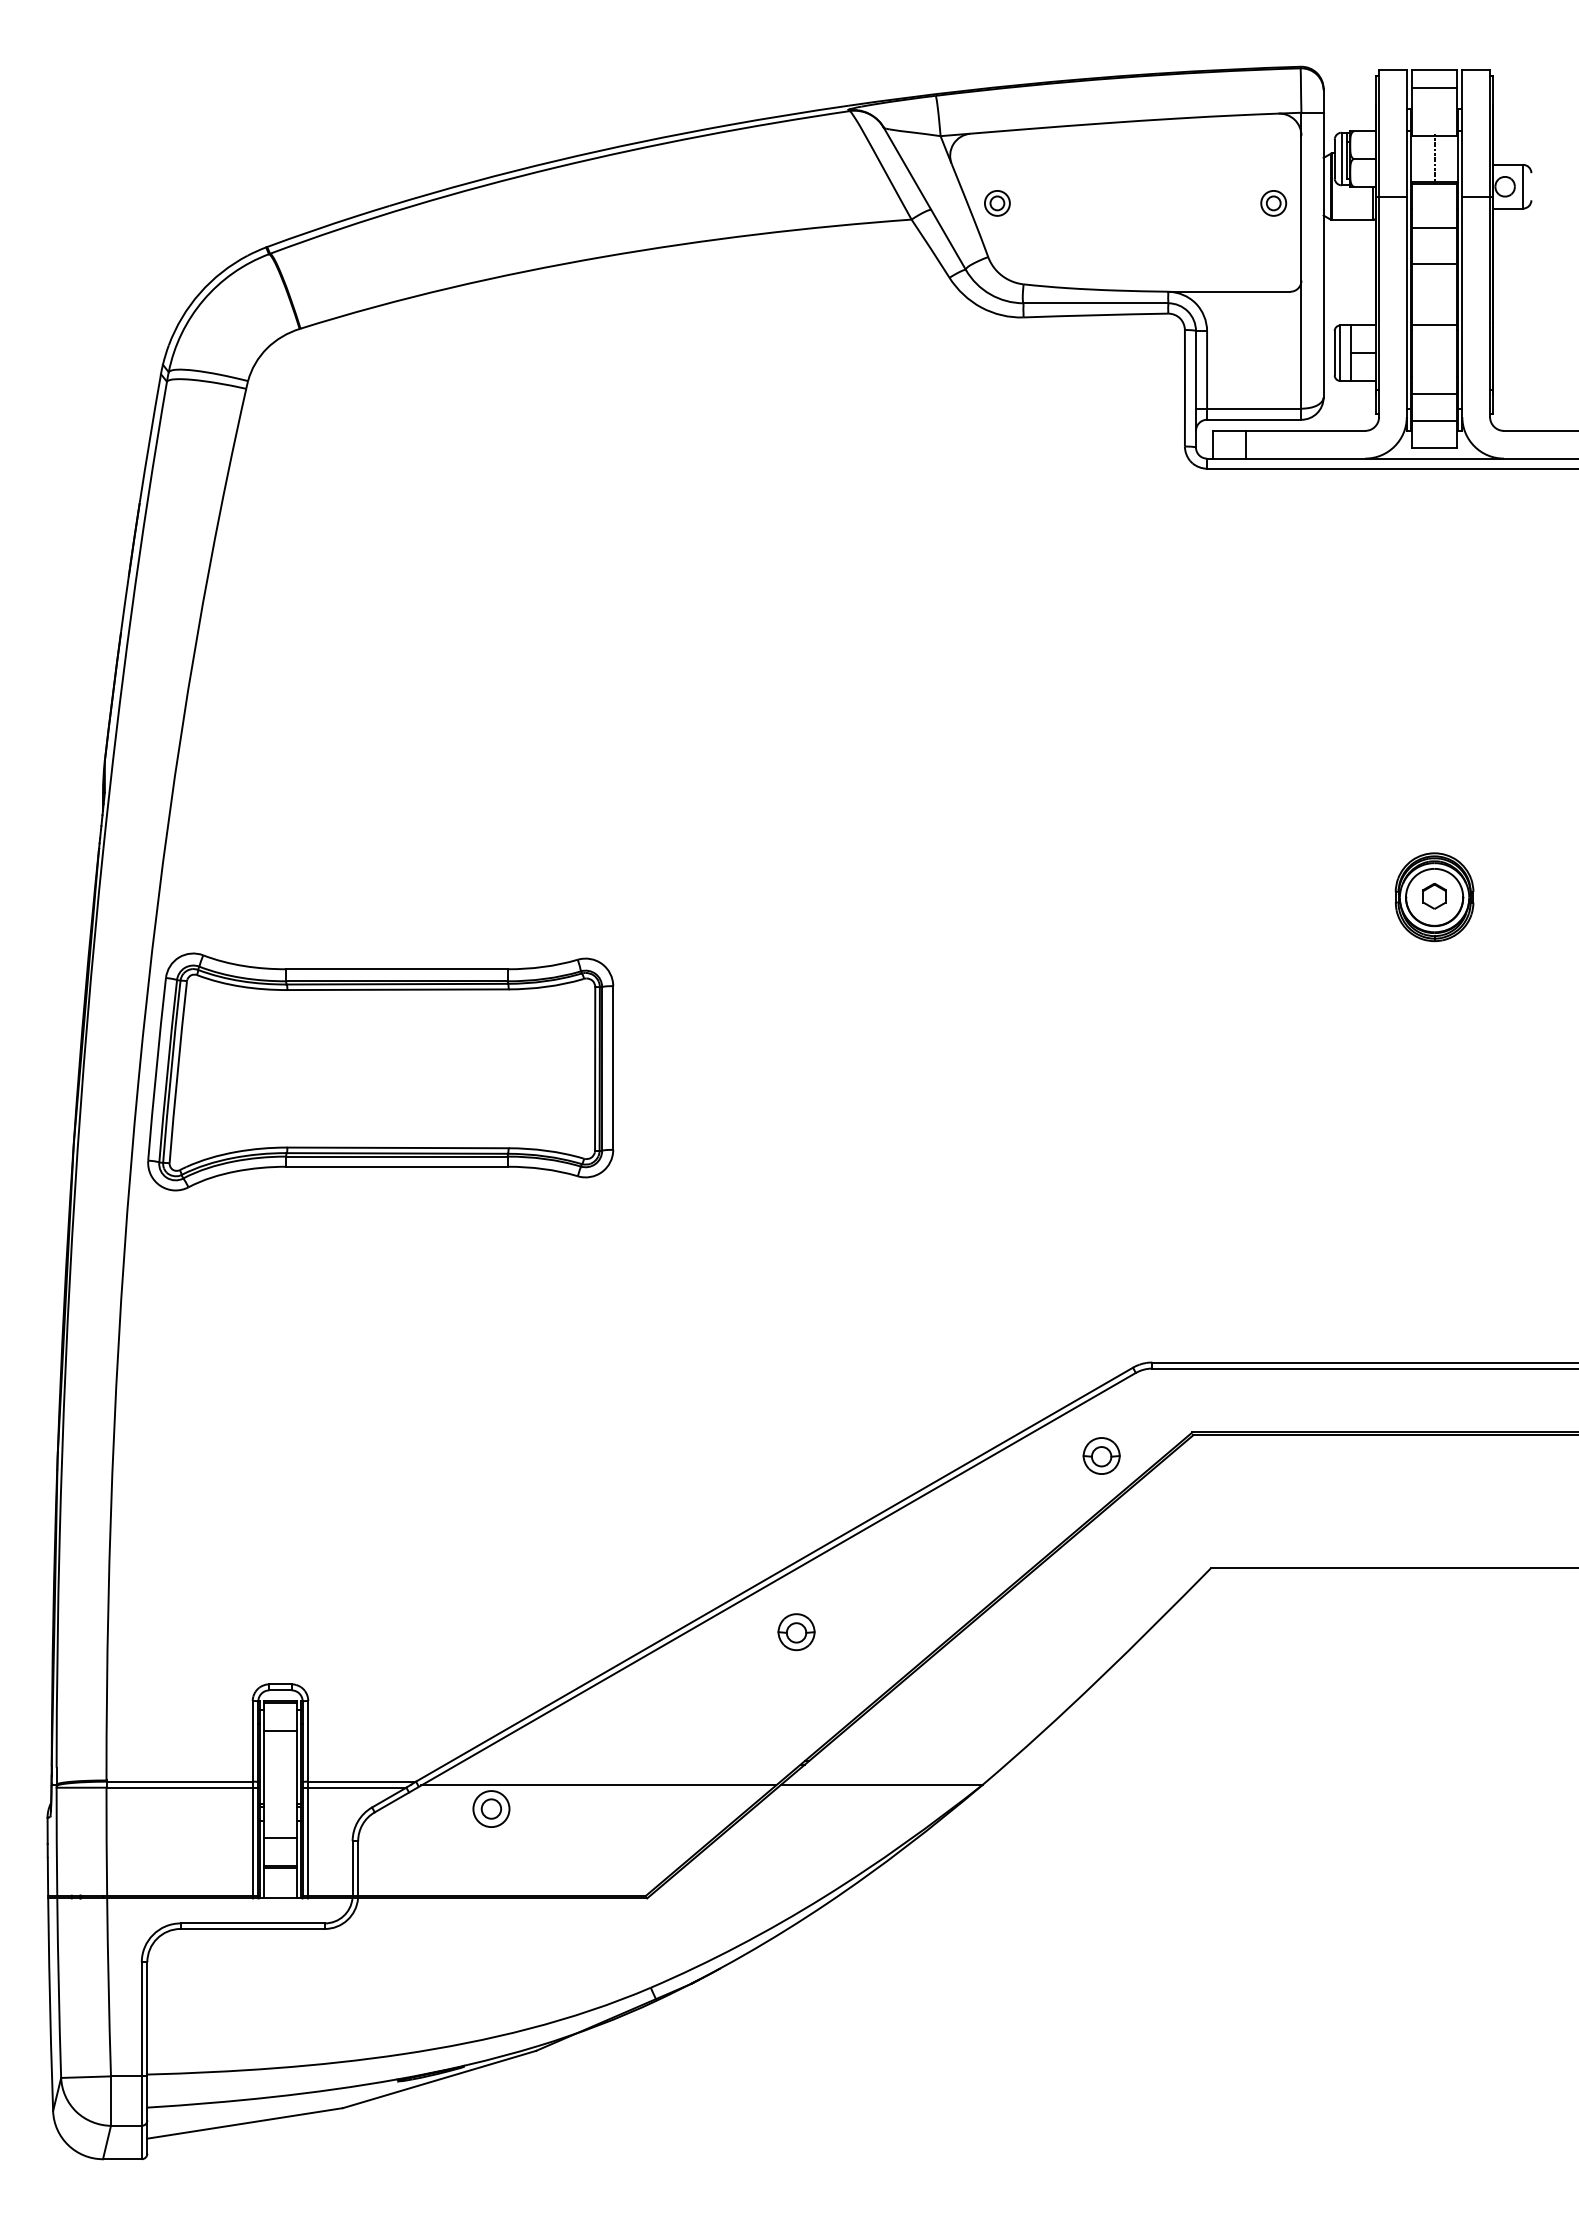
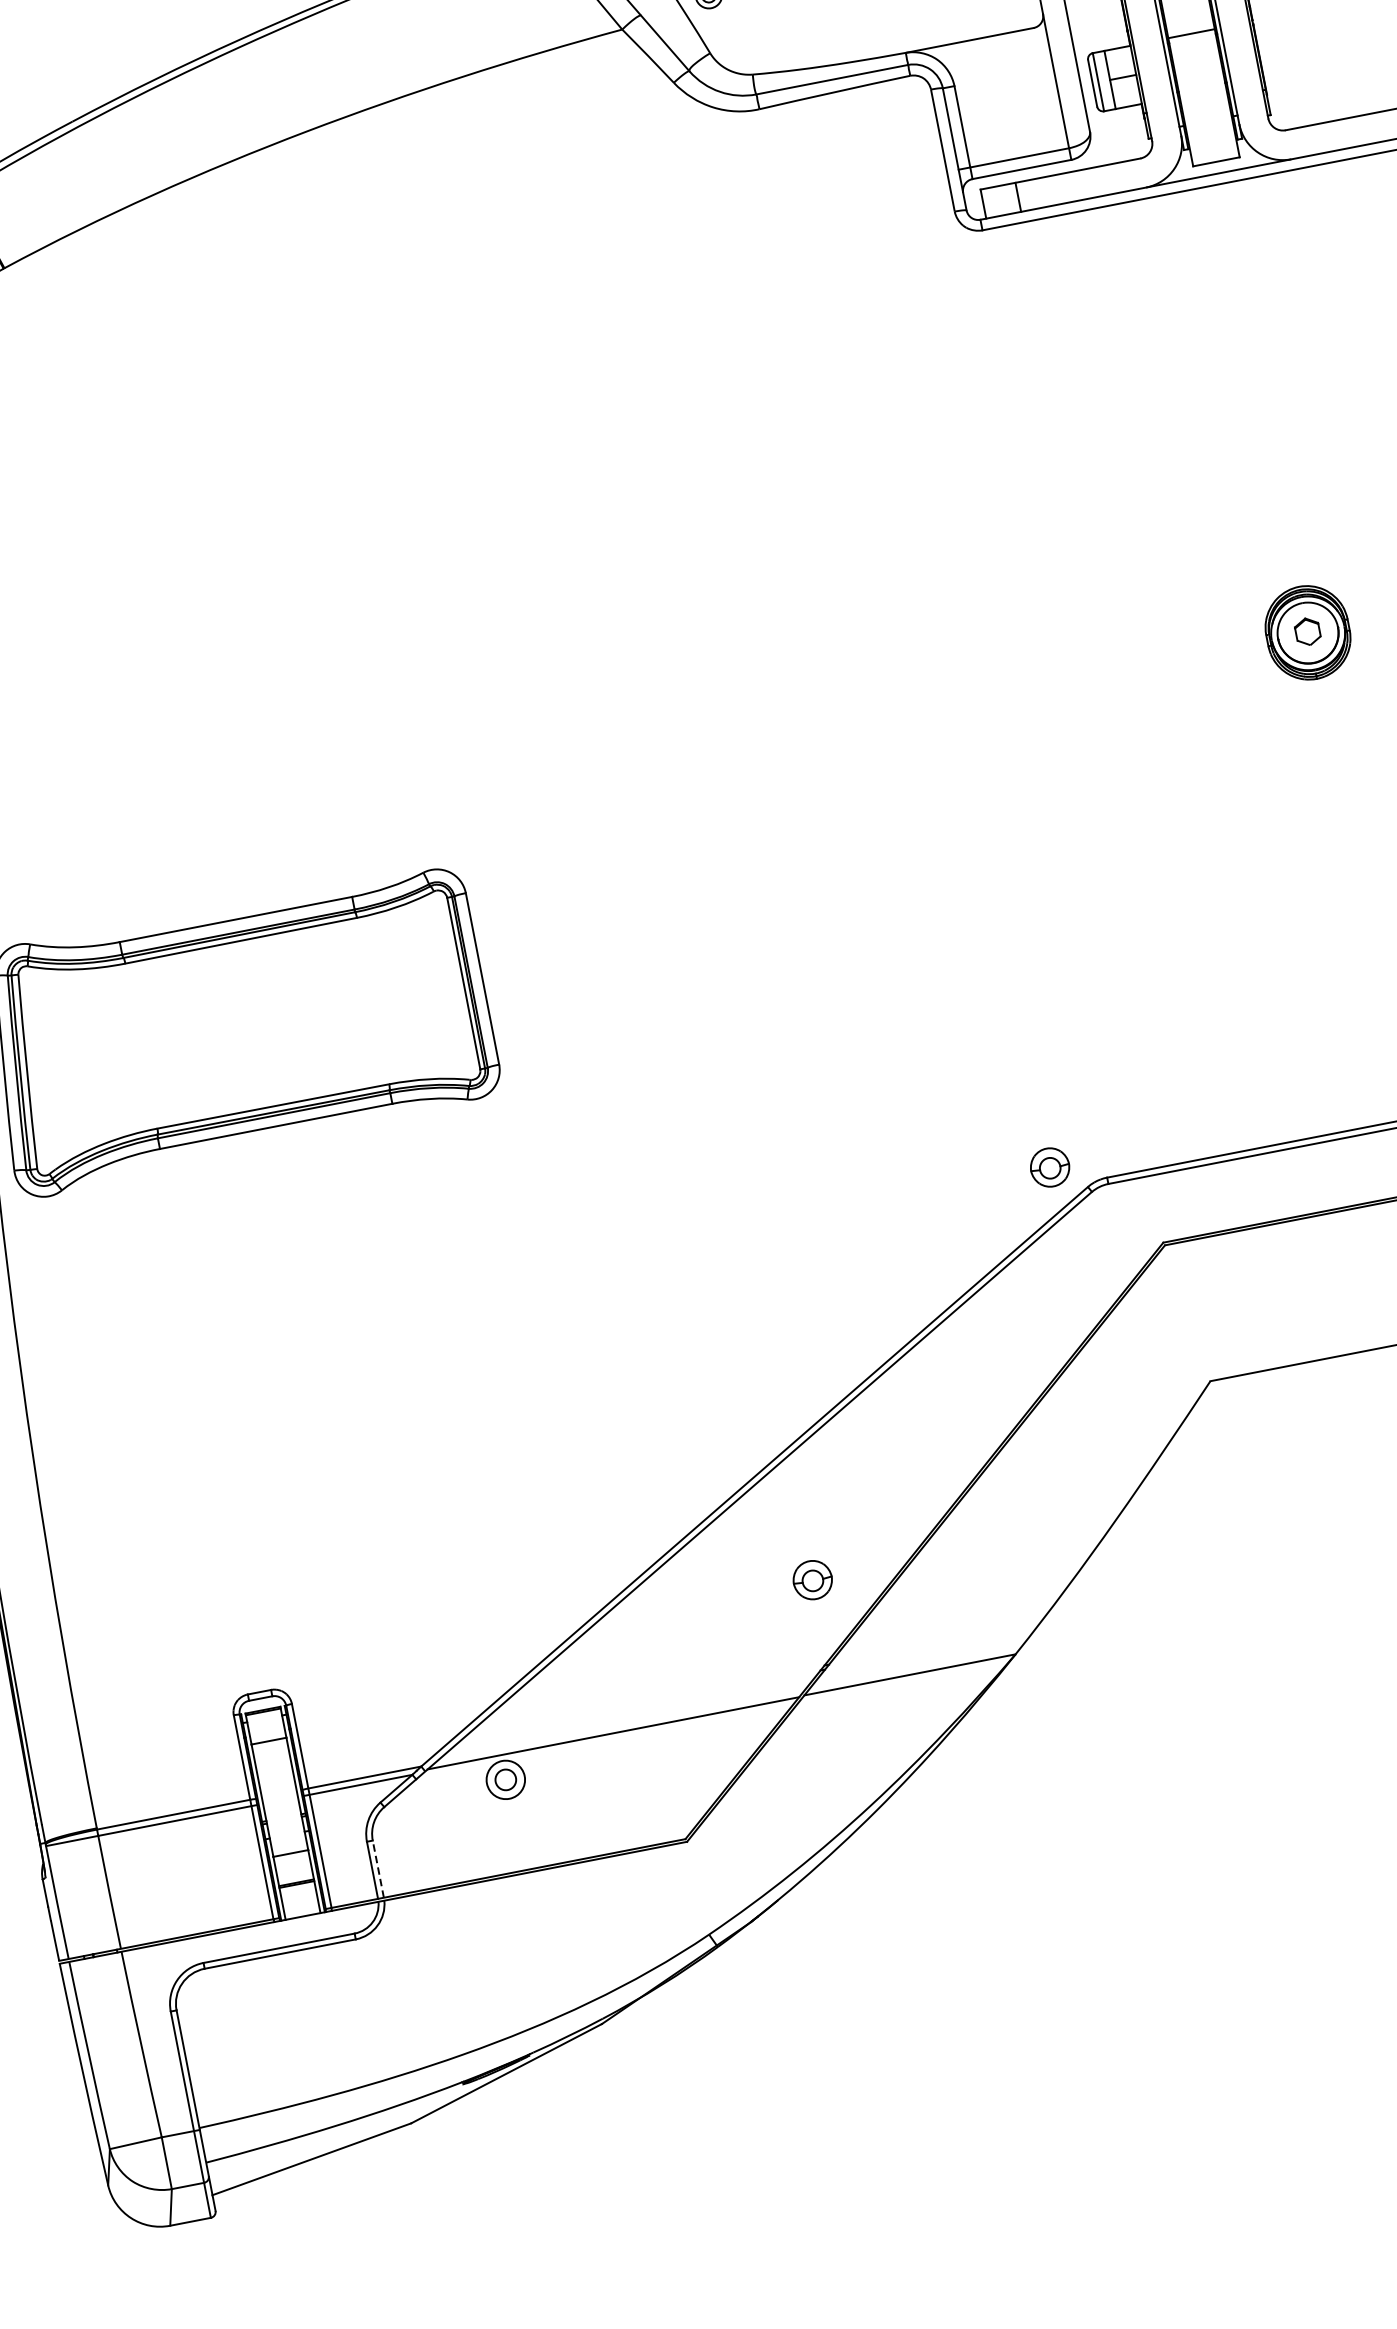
line: (1434, 394) -> (1205, 106), removed
line: (1434, 421) -> (1211, 134), removed
part: (1101, 1455) -> (1049, 1167), moved
part: (796, 1632) -> (812, 1580), moved
line: (358, 1867) -> (378, 1868), solid -> dashed

